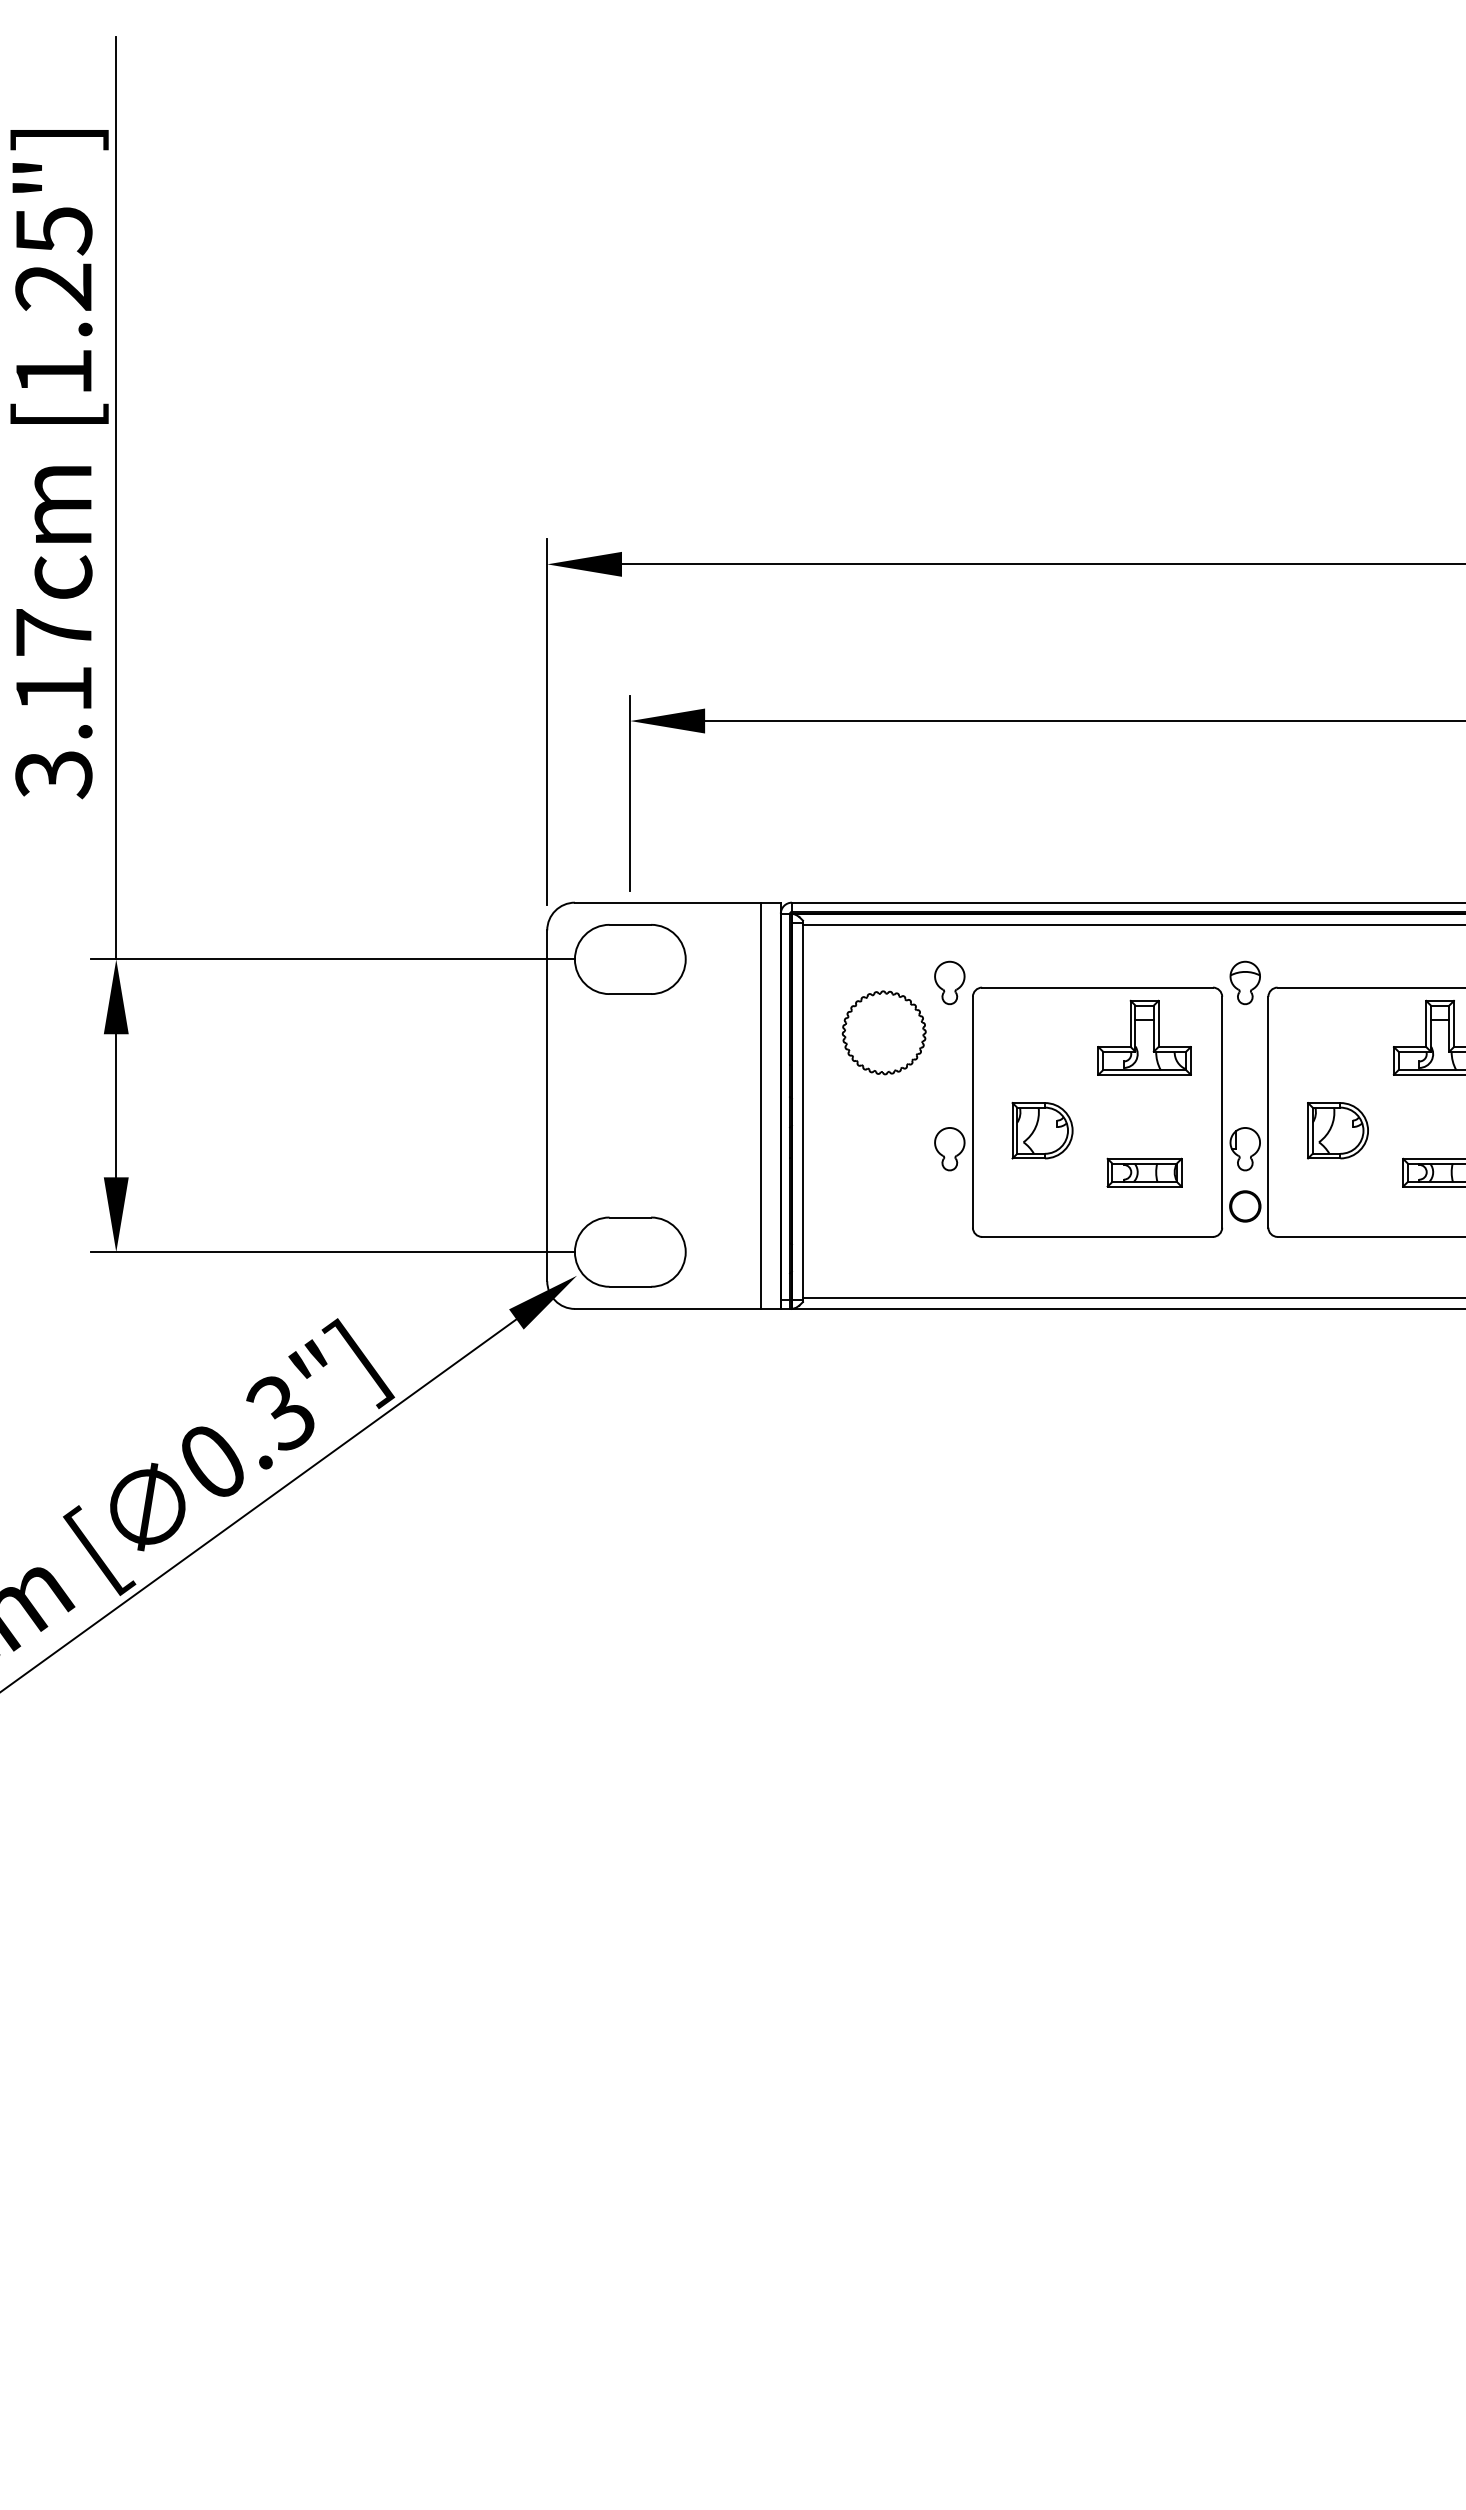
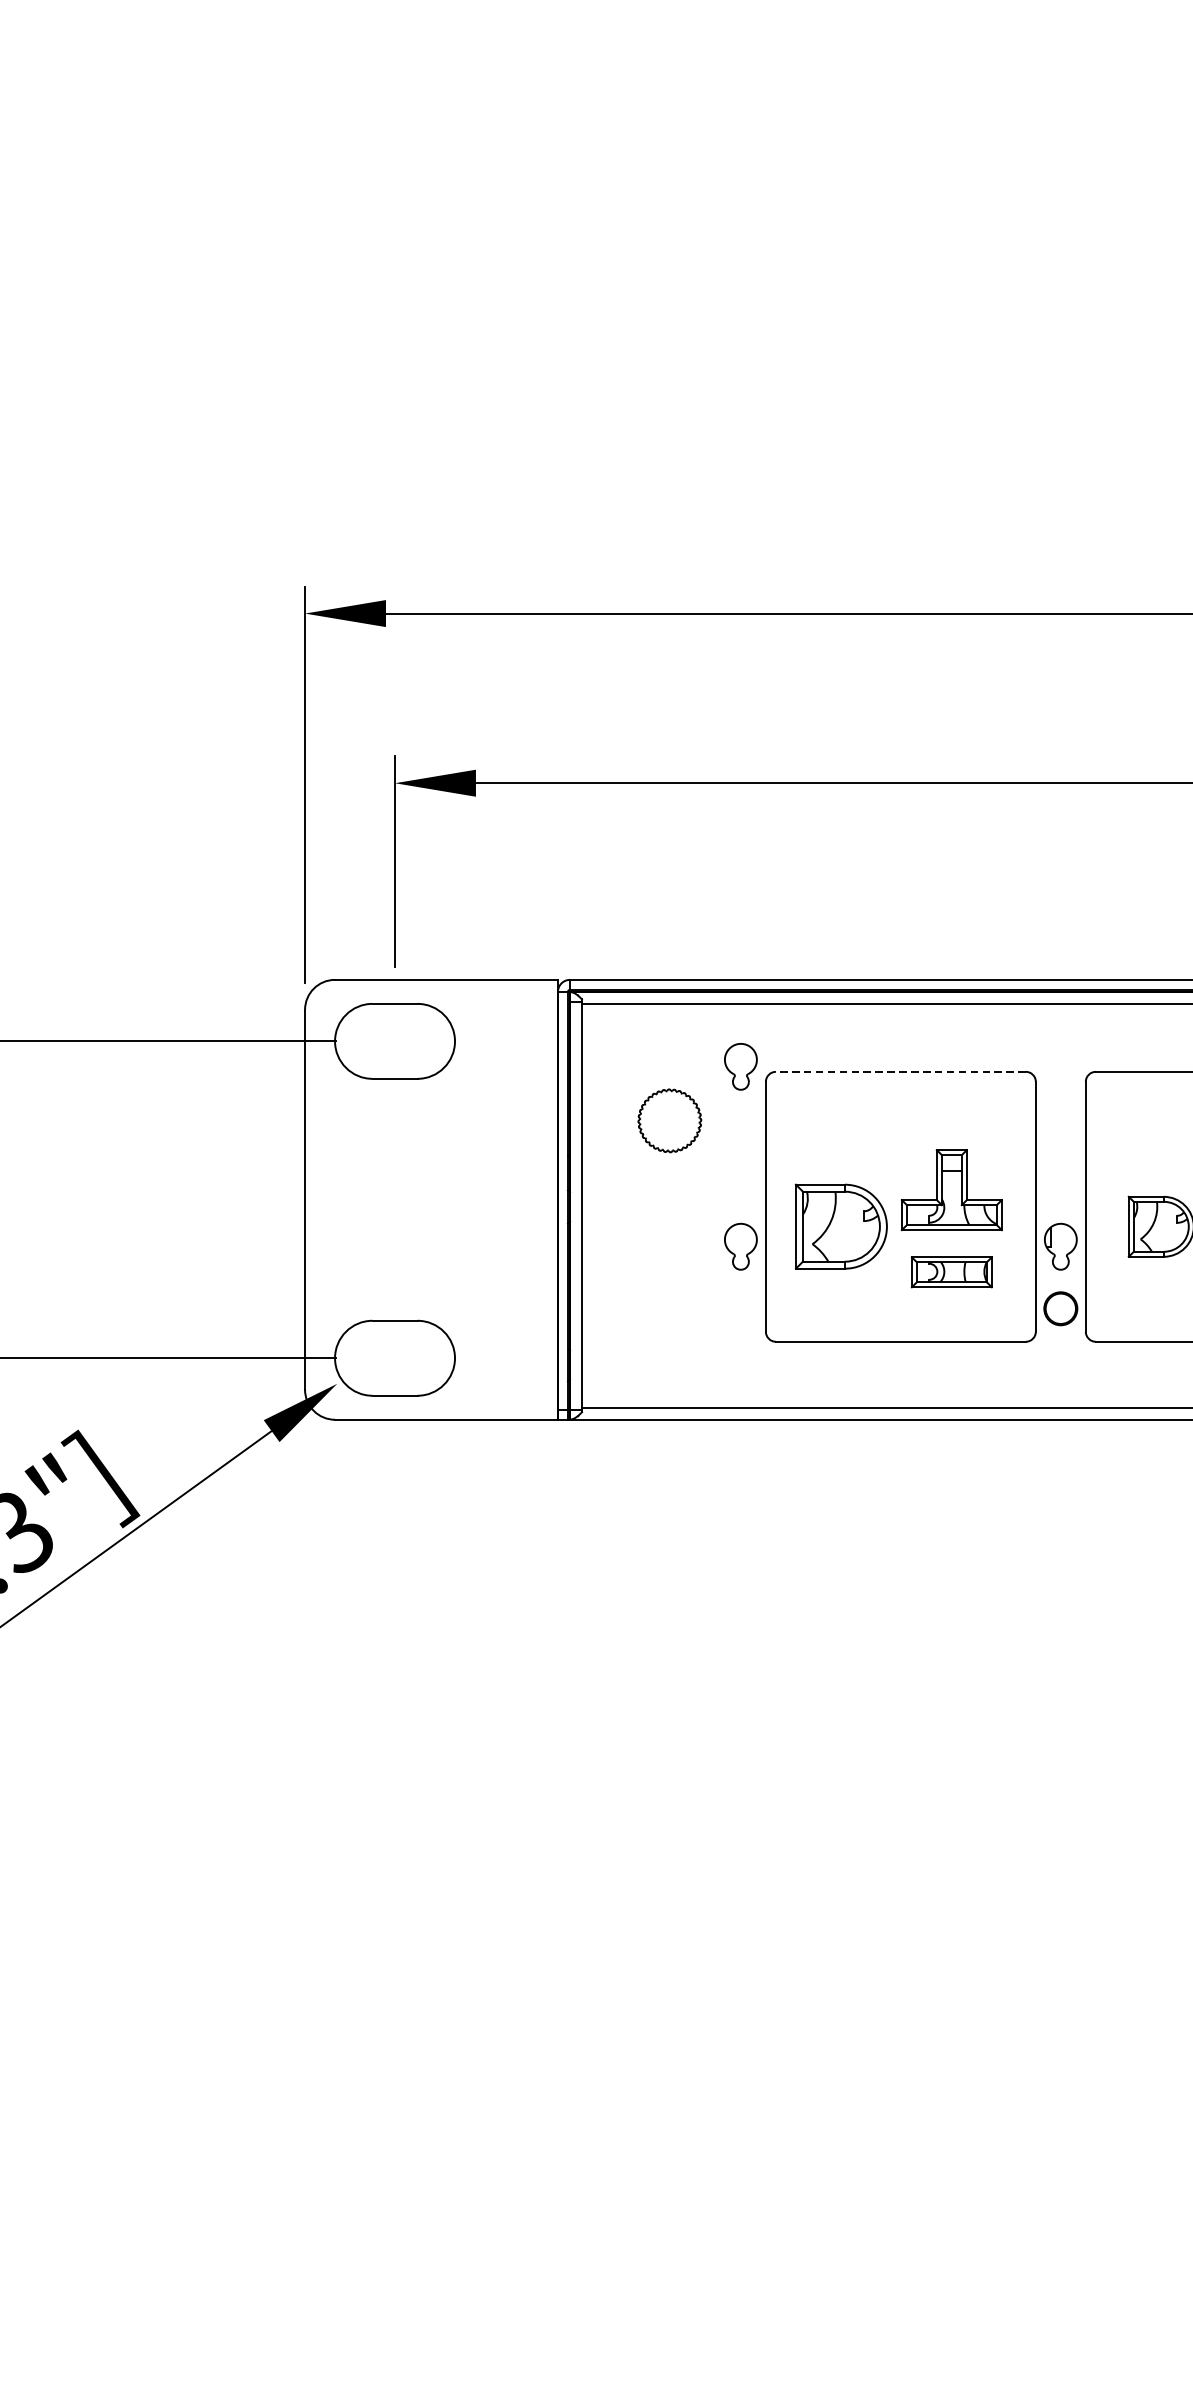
part: (1244, 982) -> (1059, 1066), removed
line: (1097, 987) -> (900, 1071), solid -> dashed
part: (883, 1032) -> (669, 1120), size x0.7
part: (1144, 1037) -> (951, 1189), moved
line: (760, 1105) -> (535, 1199), removed
part: (1042, 1130) -> (841, 1226), size x1.4

